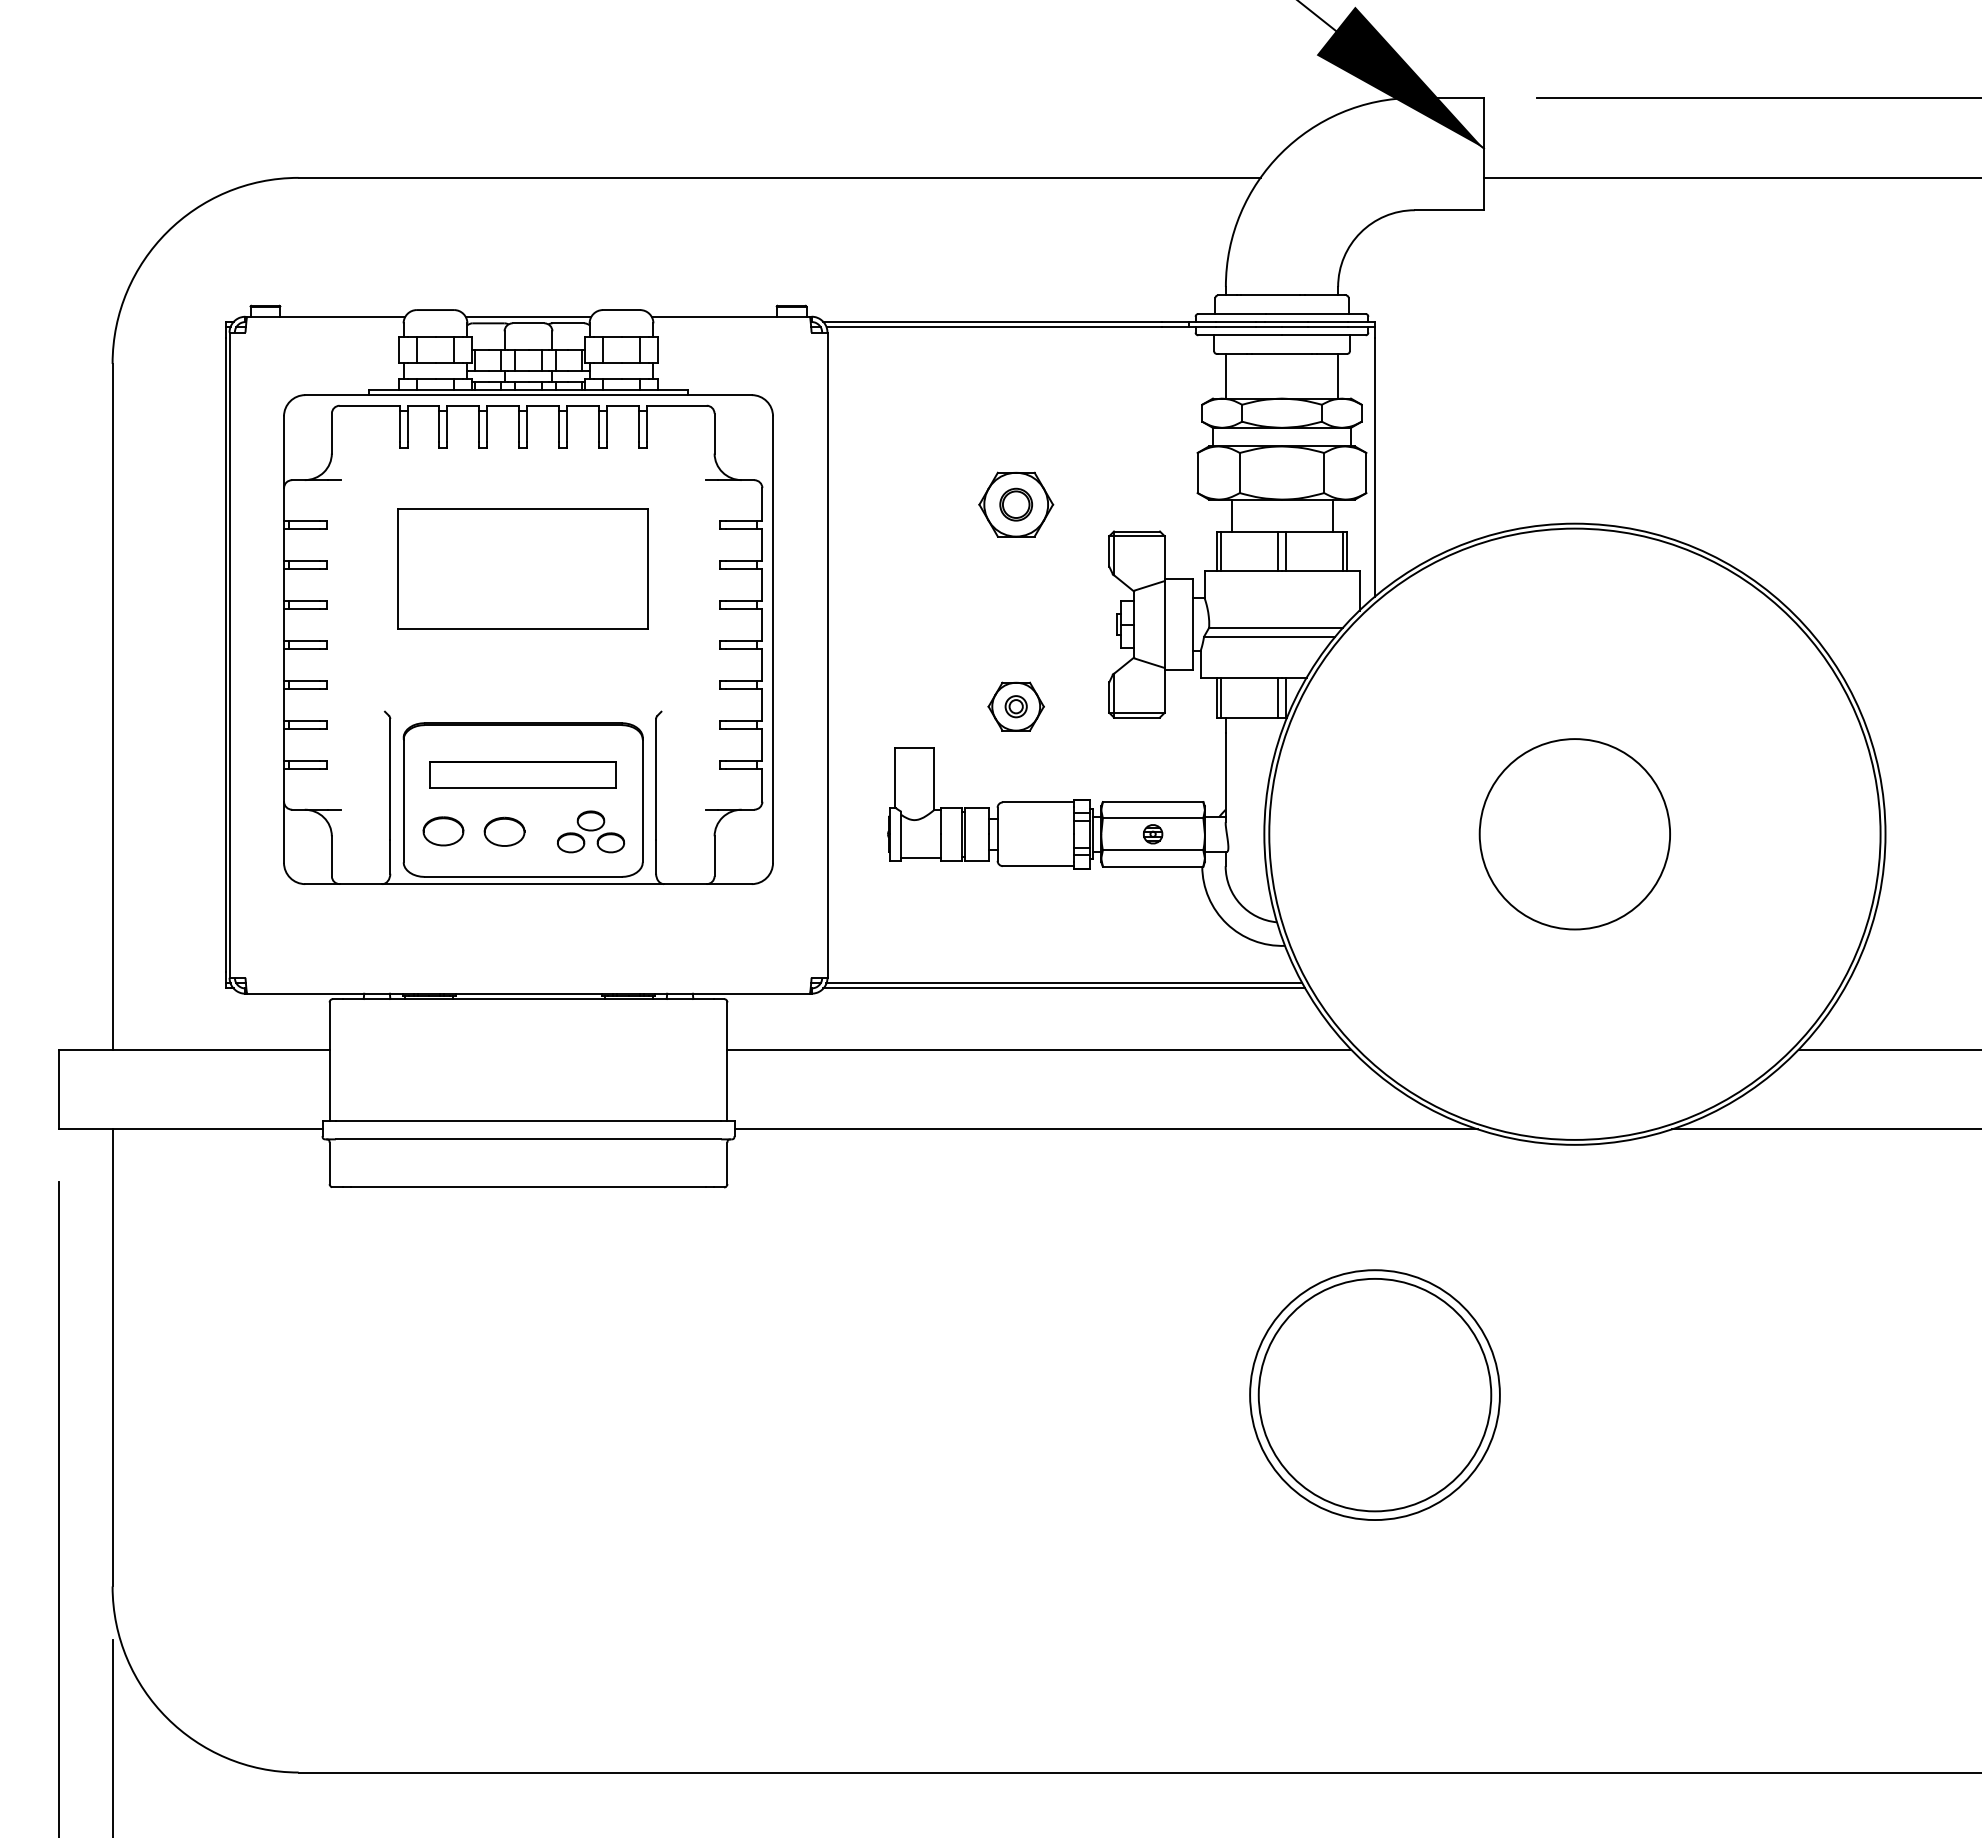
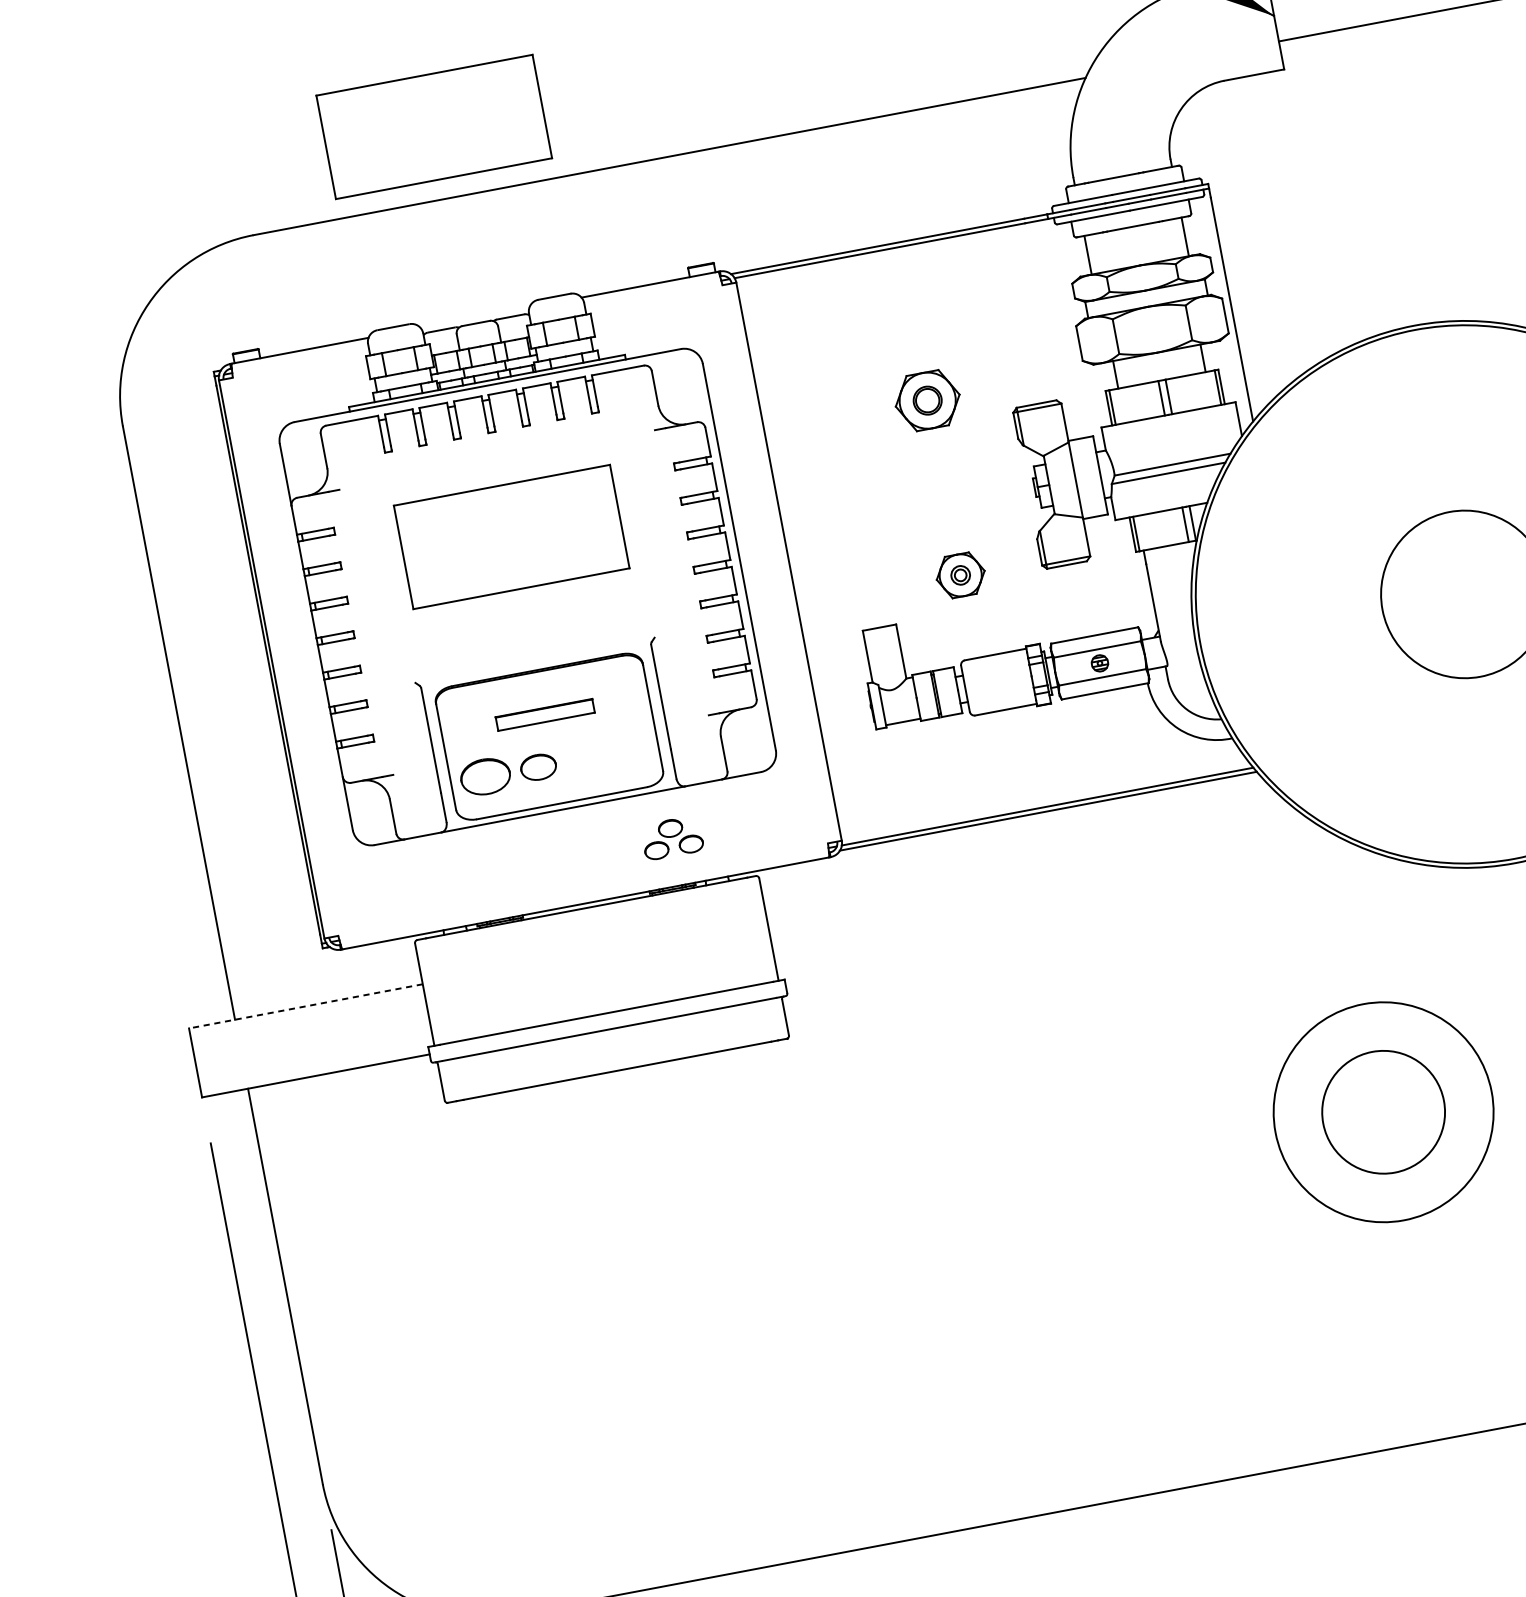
part: (522, 94) -> (433, 126), added
line: (528, 316) -> (475, 317), removed
part: (522, 774) -> (544, 714), size x0.6
part: (443, 831) -> (485, 776), size x1.4
part: (591, 831) -> (672, 837), moved
line: (194, 1049) -> (305, 1006), solid -> dashed
line: (1039, 1049) -> (1036, 868), removed
line: (1105, 1129) -> (1107, 926), removed
circle: (1374, 1394) -> (1383, 1111), size x0.6

